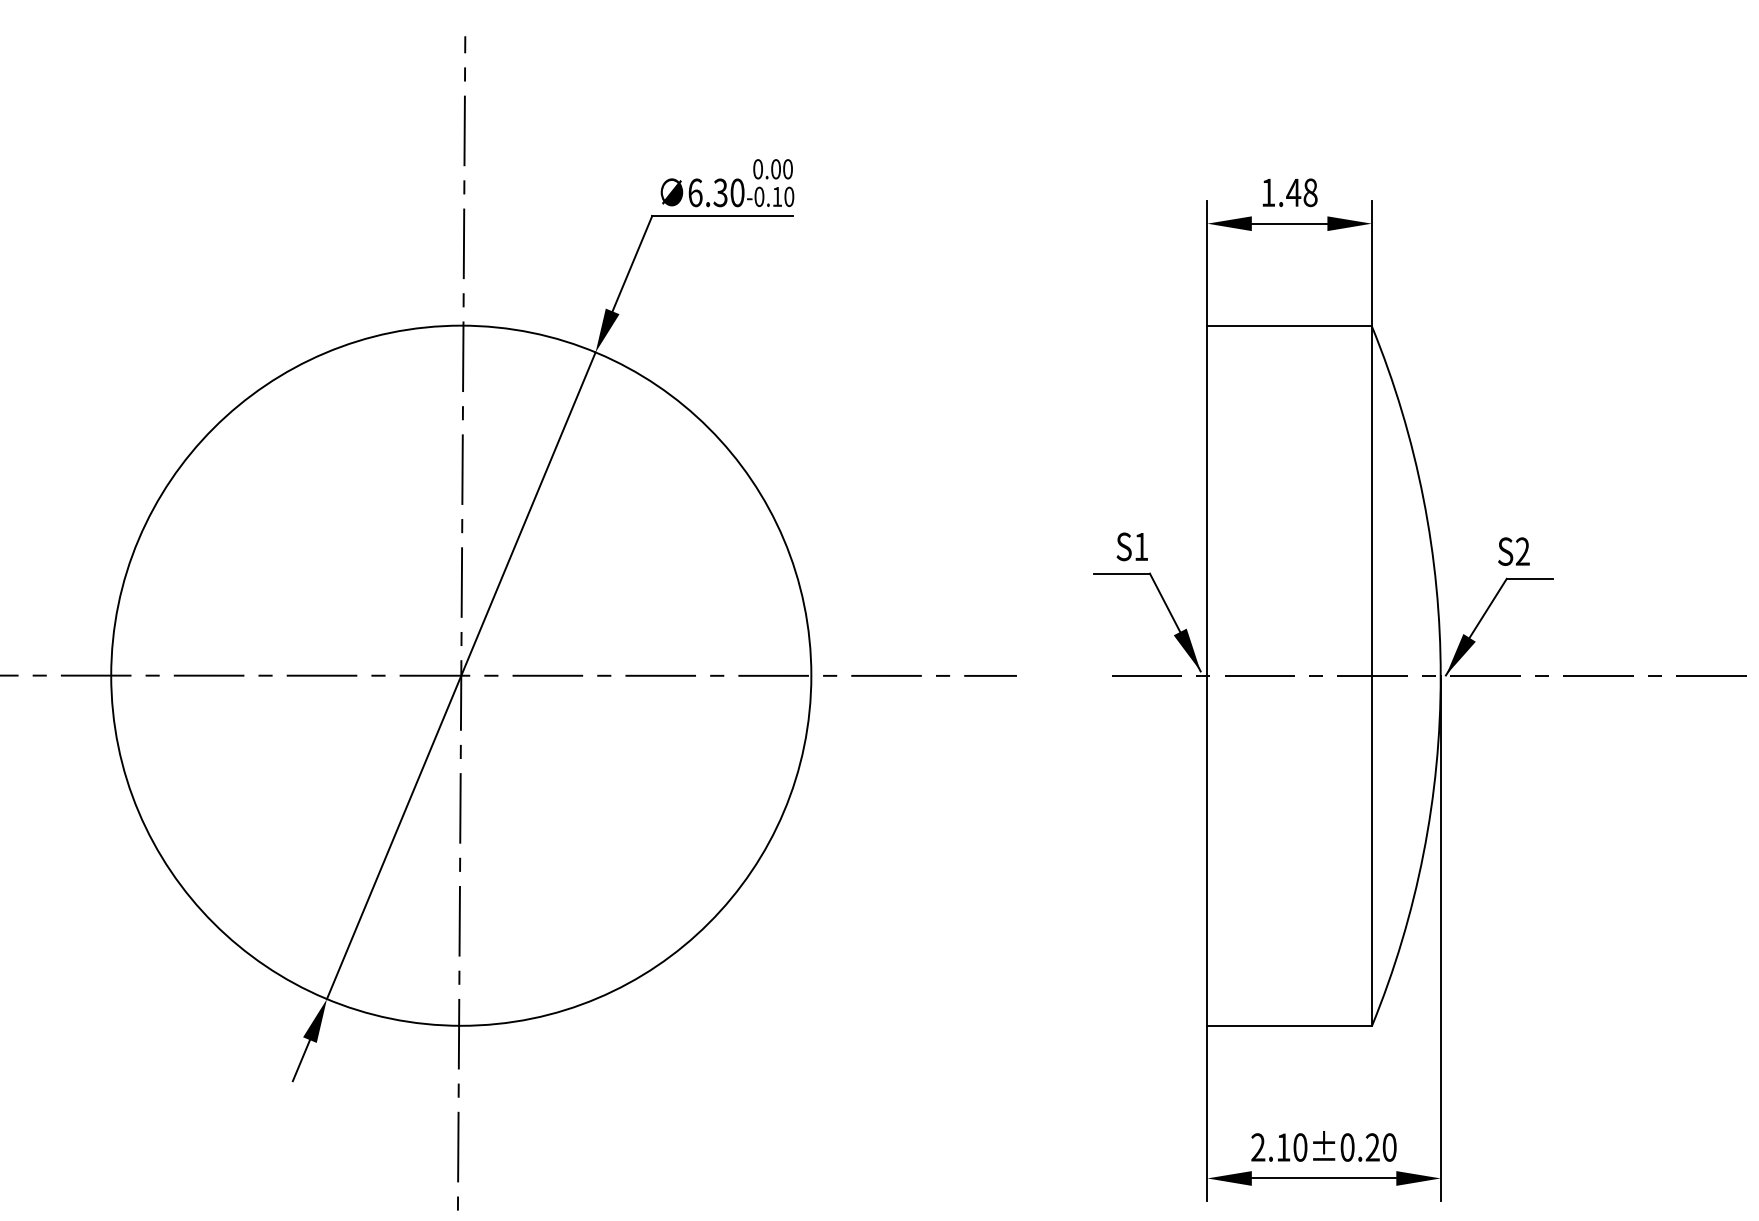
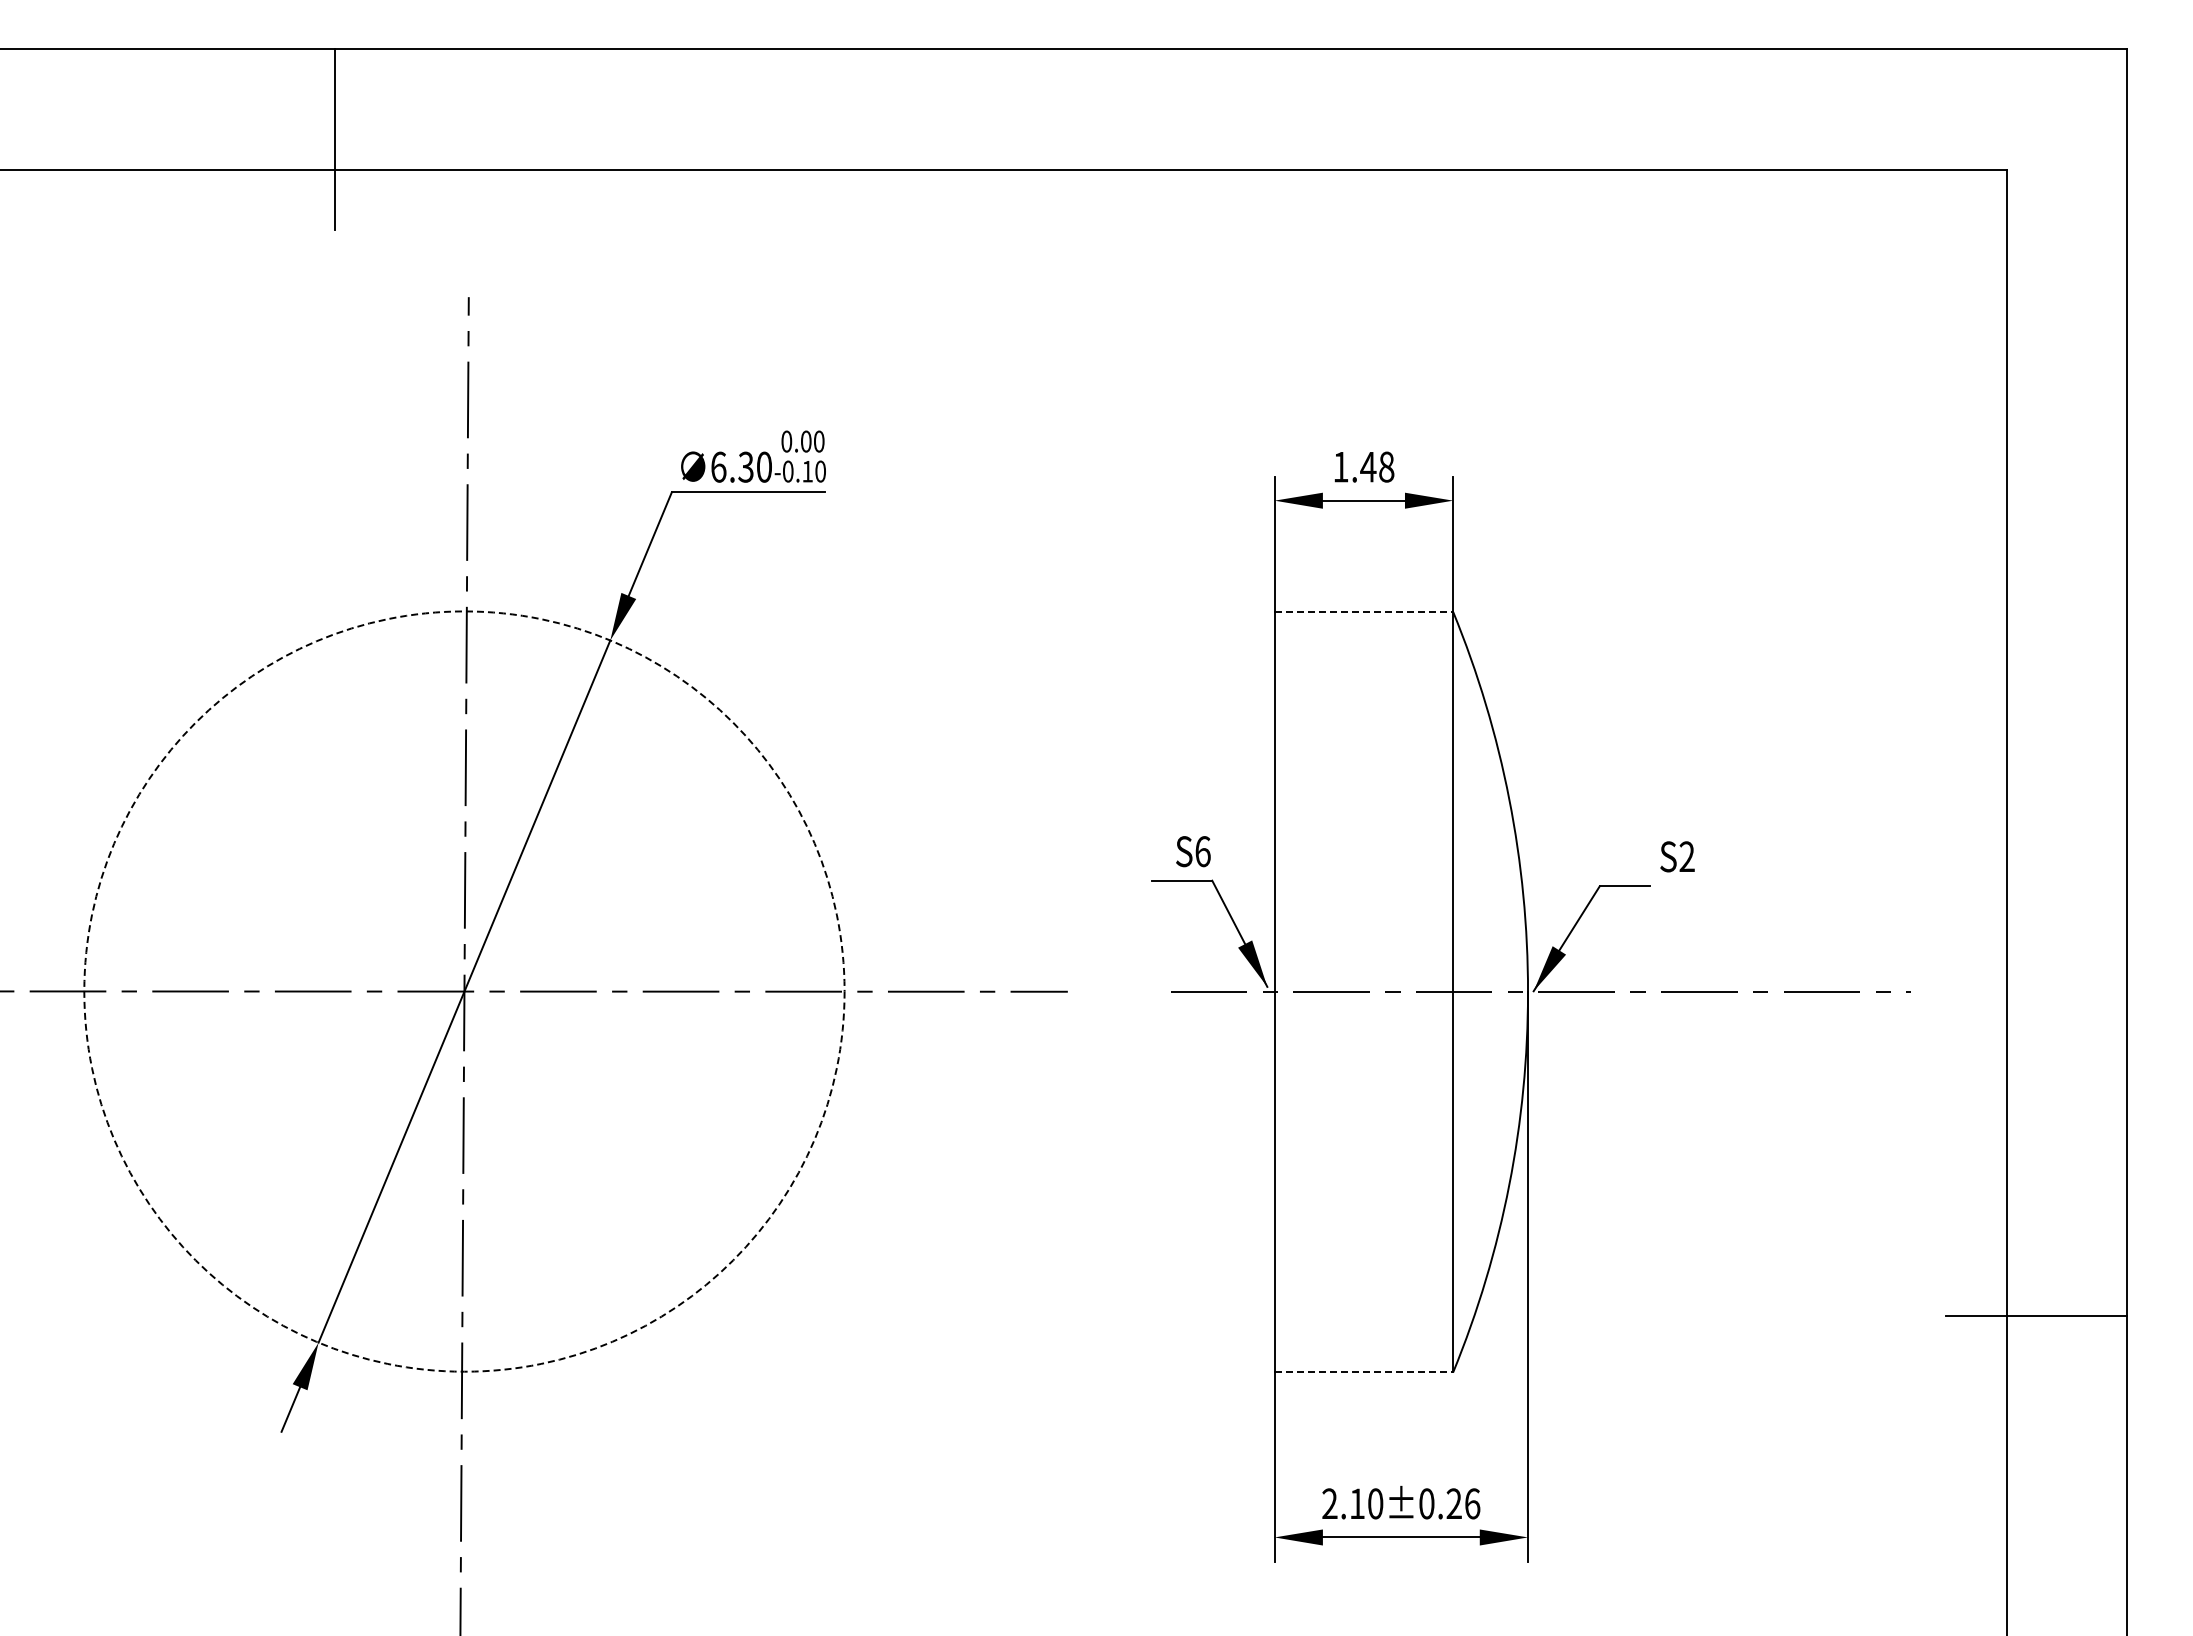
line: (1290, 326) -> (1364, 612), solid -> dashed
text: (1140, 546) -> (1202, 851), S1 -> S6
text: (1513, 551) -> (1677, 856), moved
circle: (461, 675) -> (464, 991), solid -> dashed
line: (1290, 1026) -> (1364, 1372), solid -> dashed
text: (1389, 1147) -> (1472, 1503), 2.10±0.20 -> 2.10±0.26

